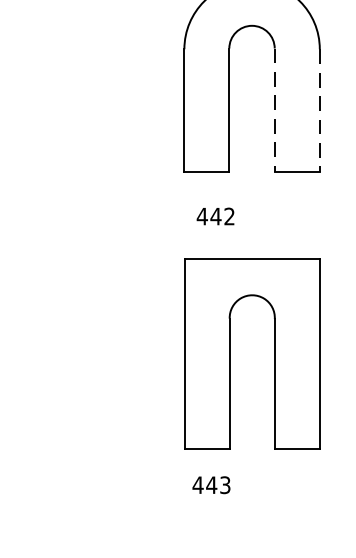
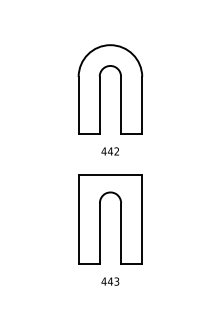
line: (275, 110) -> (121, 105), dashed -> solid
line: (320, 110) -> (142, 105), dashed -> solid
text: (213, 216) -> (109, 151), moved
text: (211, 485) -> (110, 281), moved

